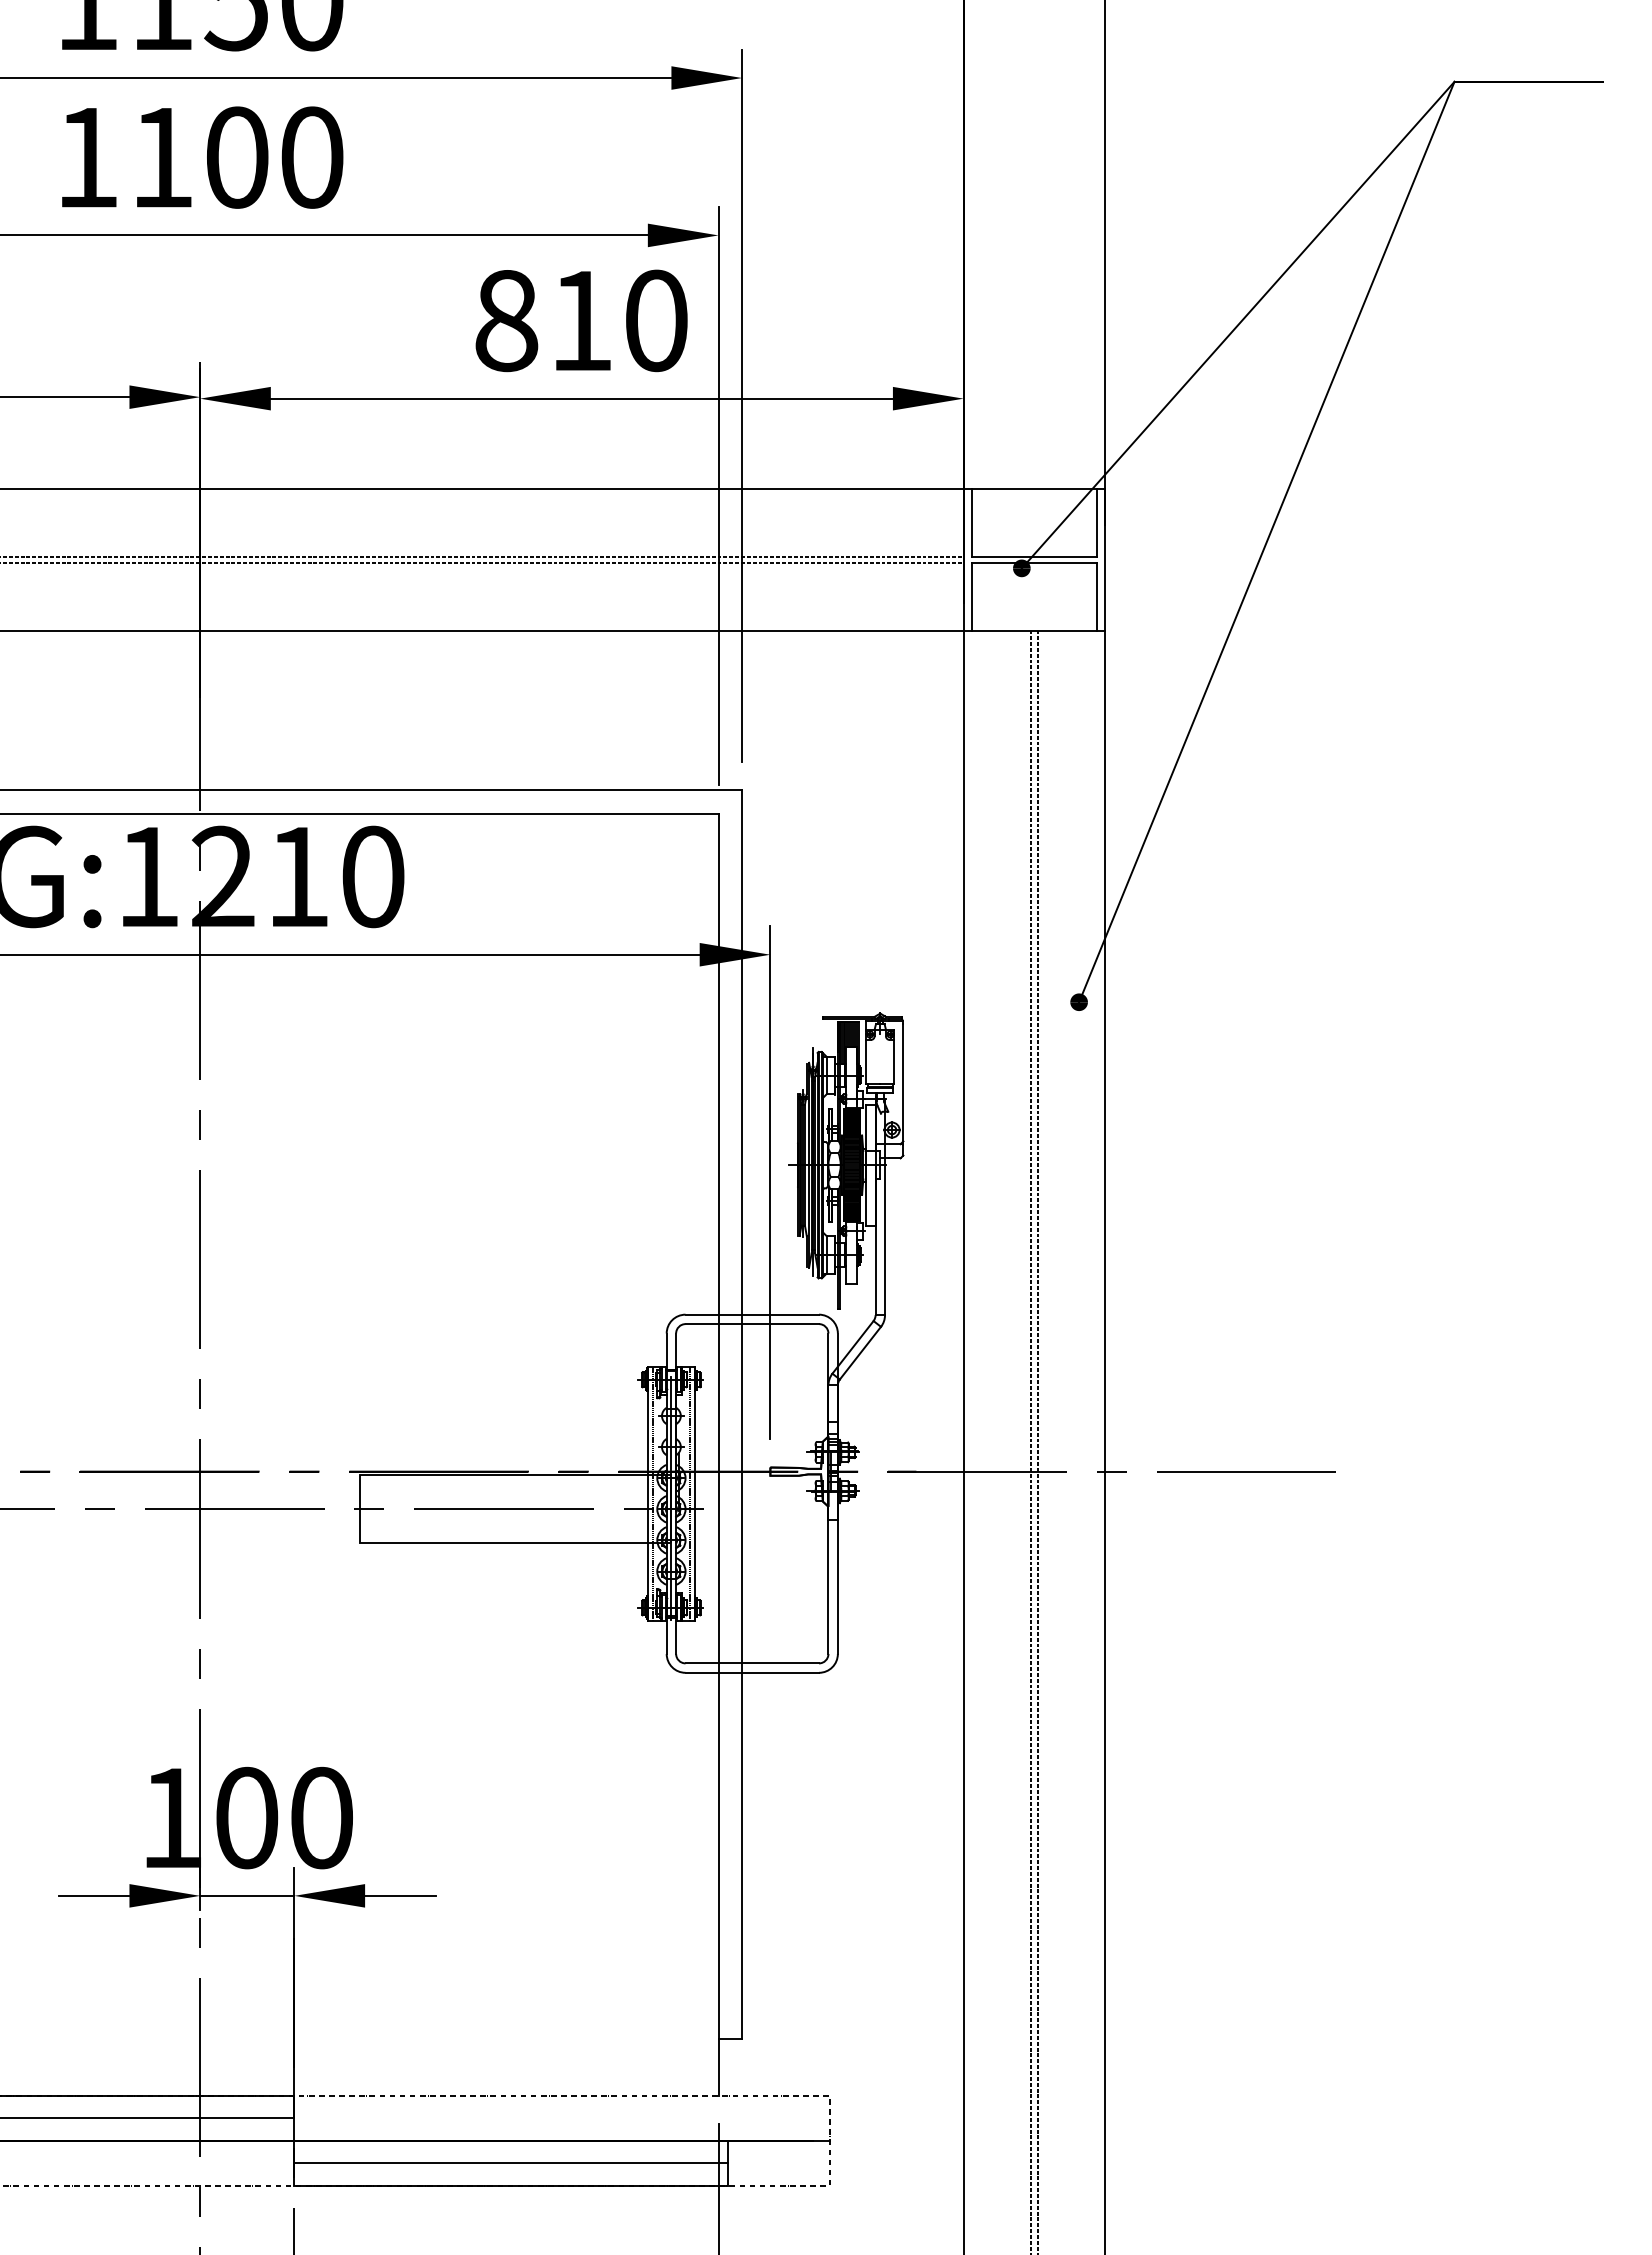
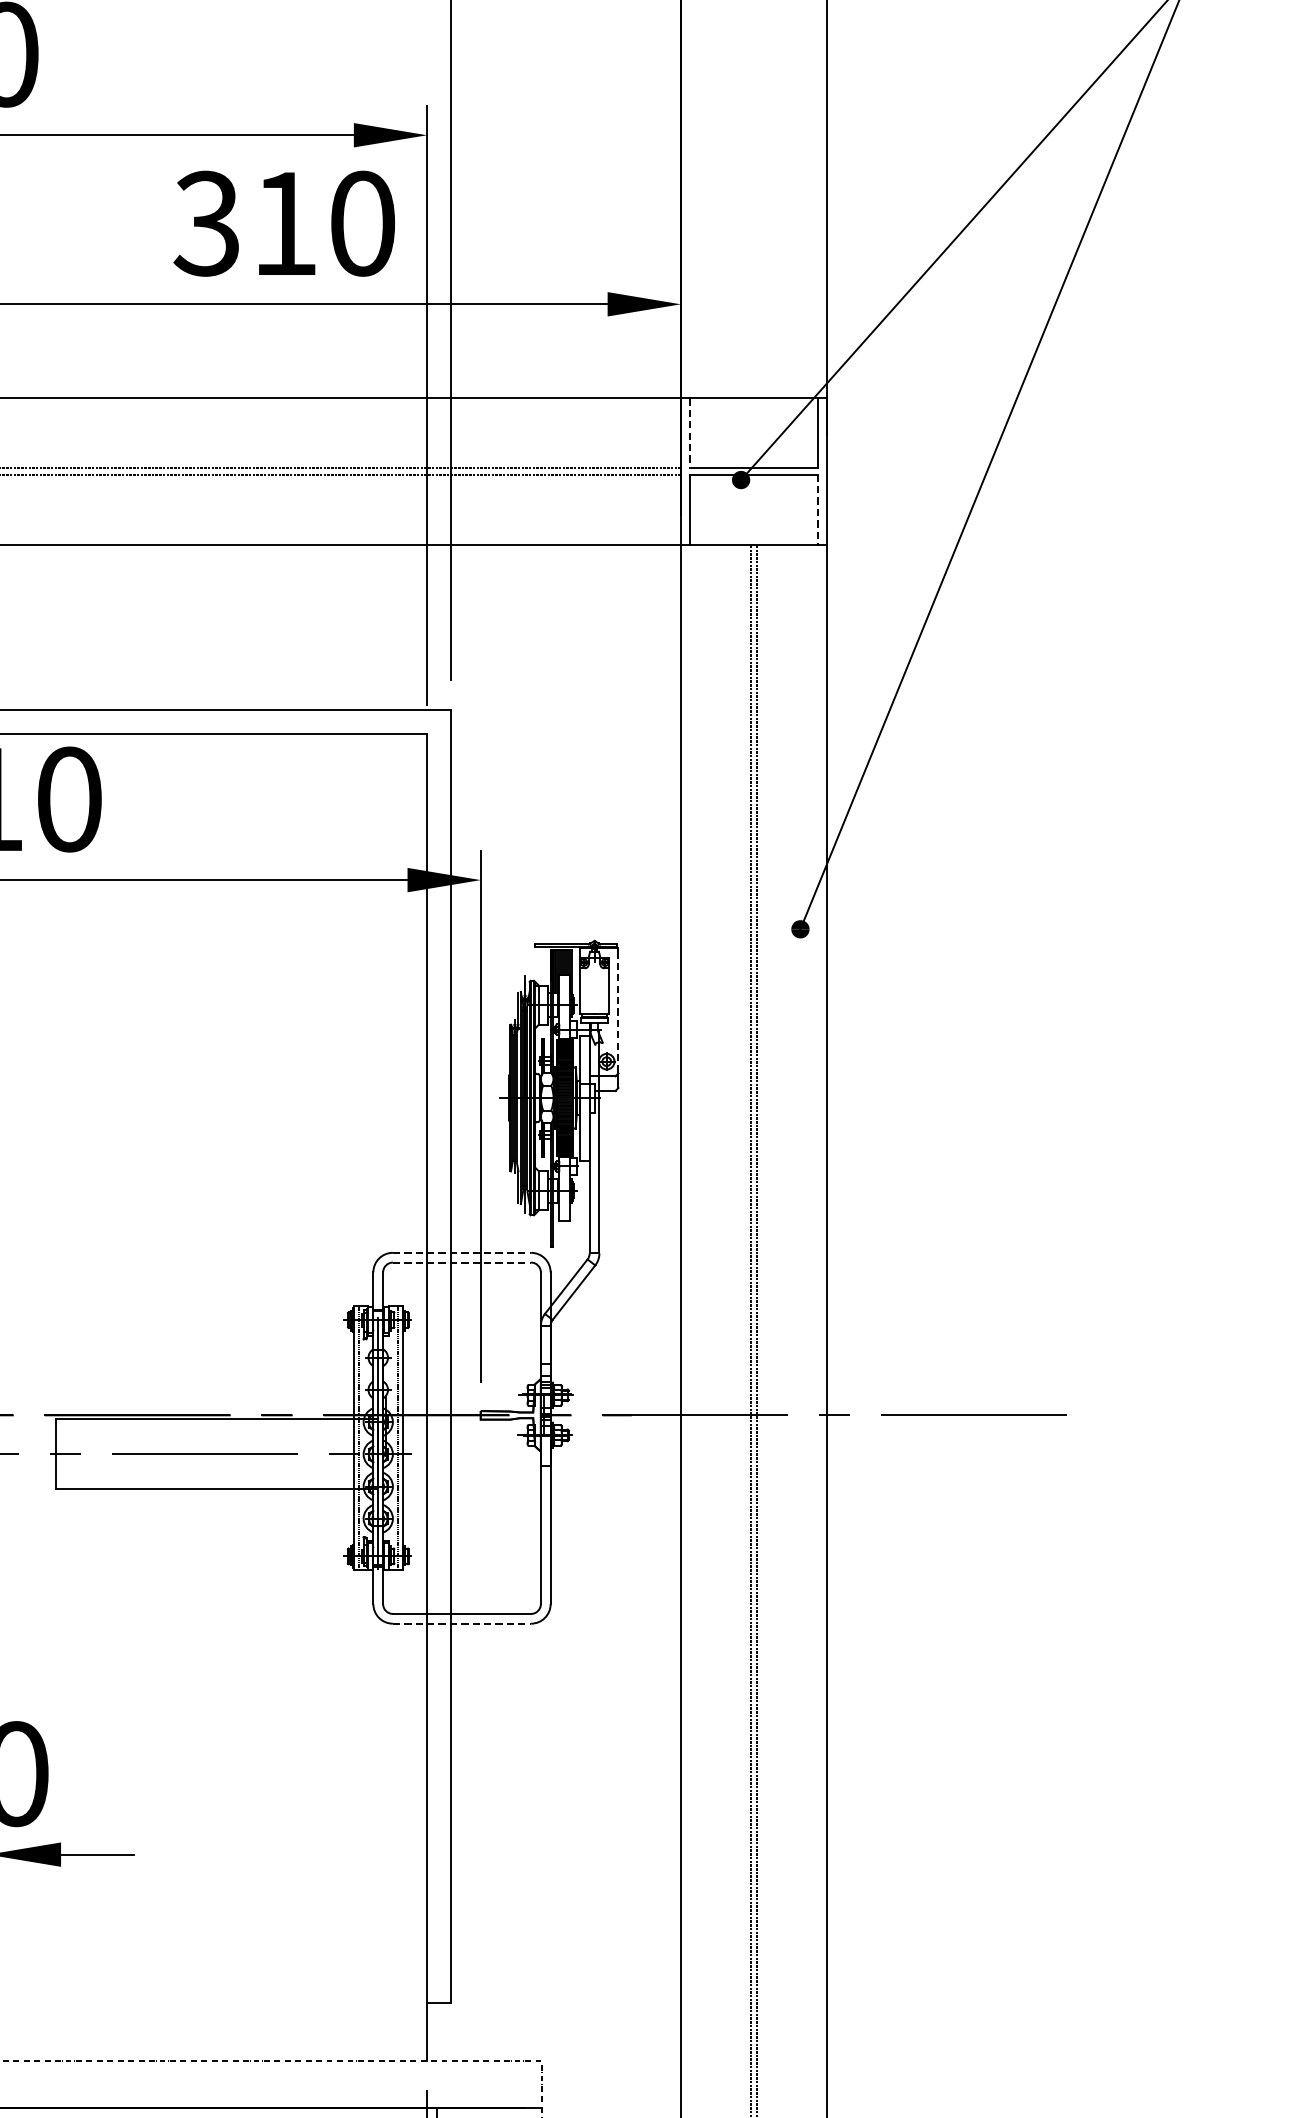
text: (505, 320) -> (206, 223), 810 -> 310
line: (972, 523) -> (690, 433), solid -> dashed
line: (1096, 597) -> (818, 510), solid -> dashed
line: (903, 1082) -> (618, 1012), solid -> dashed
line: (752, 1314) -> (462, 1252), solid -> dashed
line: (752, 1324) -> (462, 1262), solid -> dashed
line: (752, 1672) -> (462, 1623), solid -> dashed

